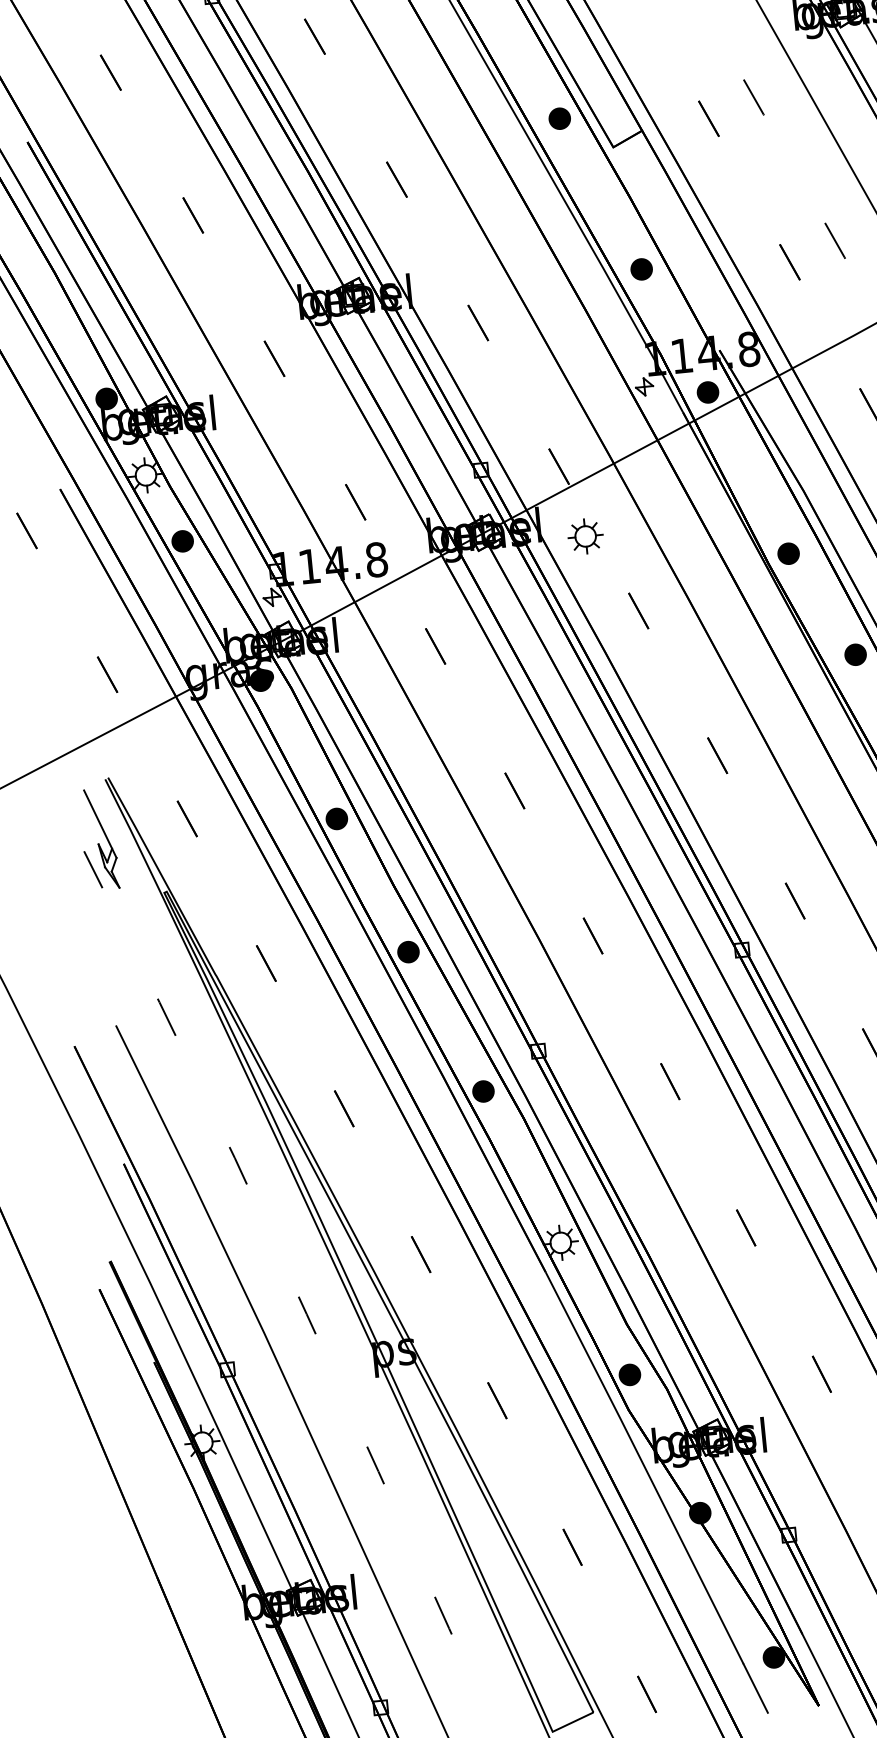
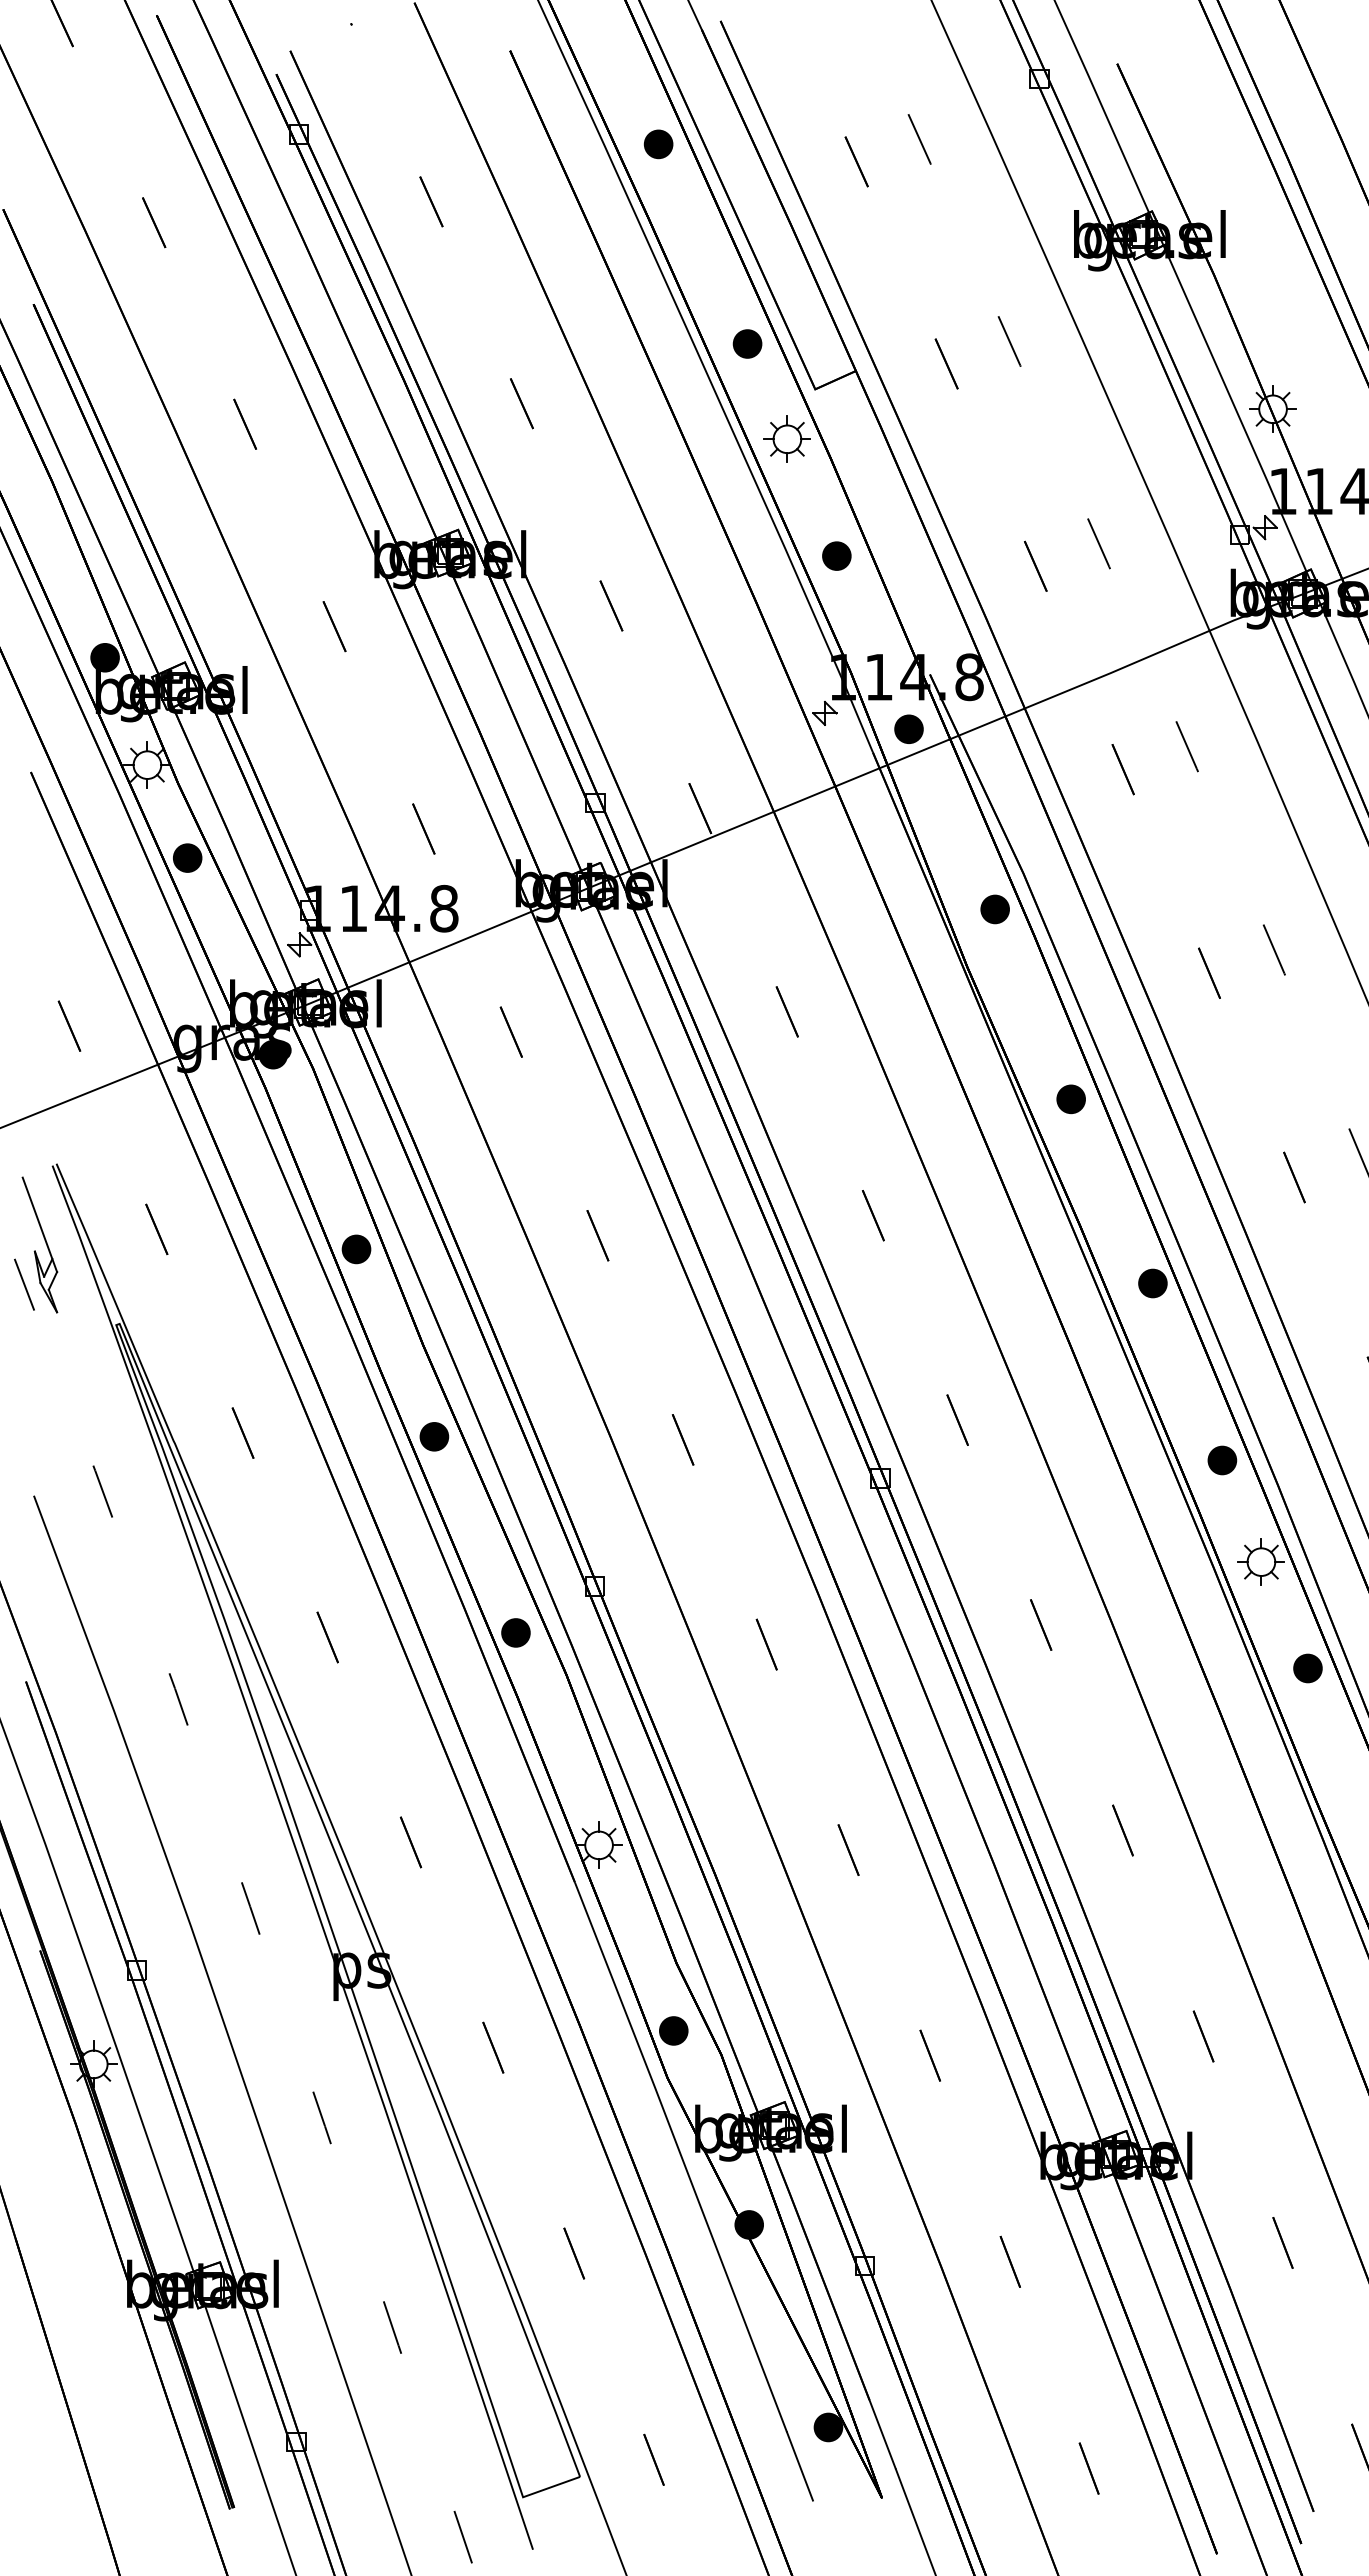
part: (584, 535) -> (786, 438), moved
part: (788, 553) -> (994, 909), moved

